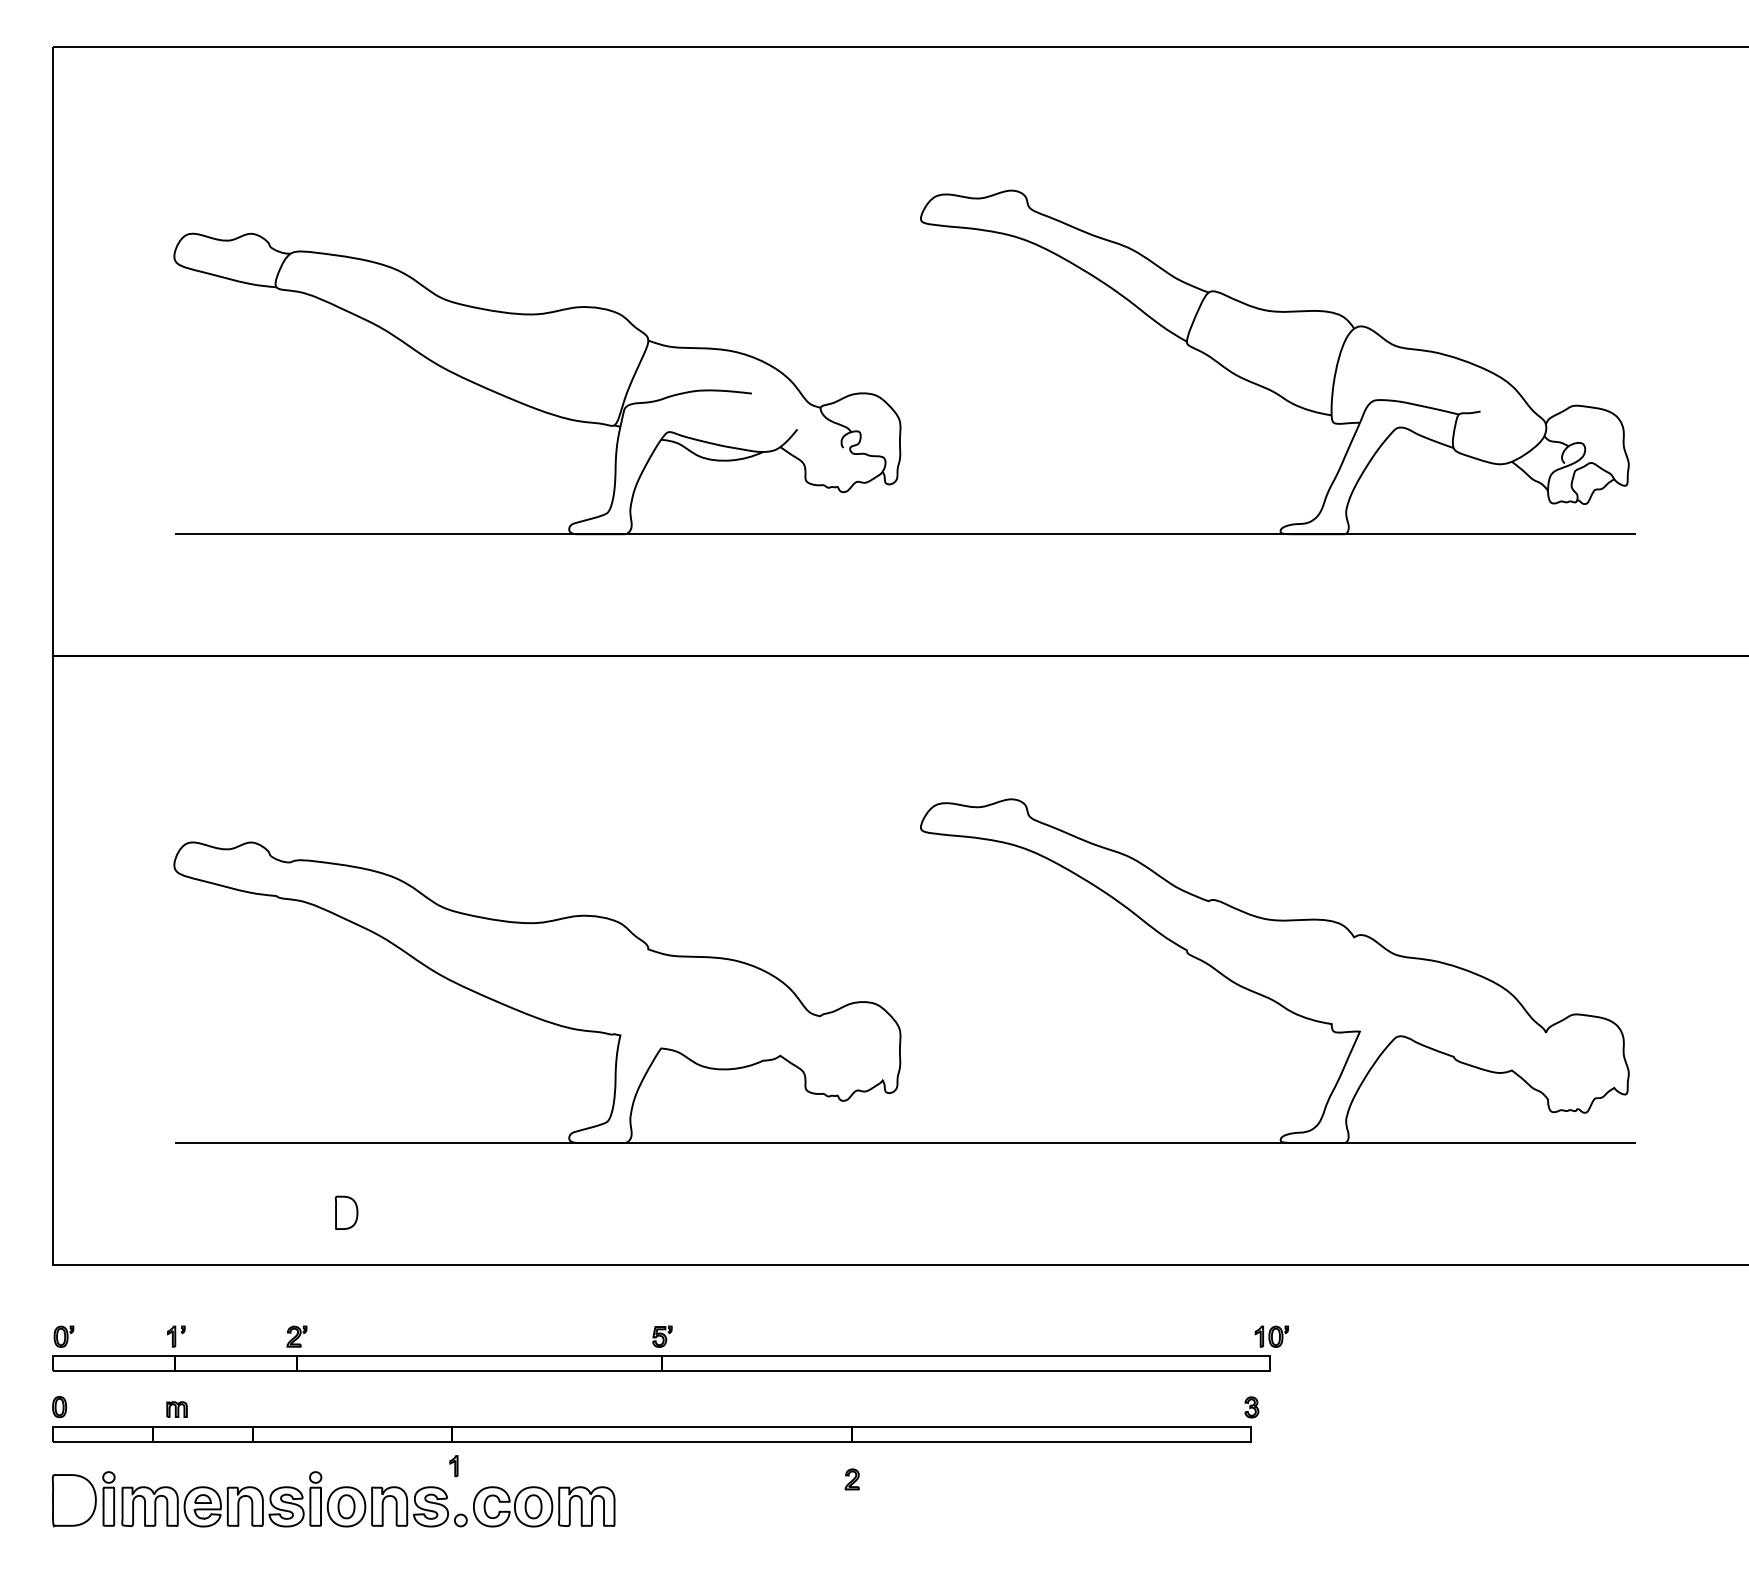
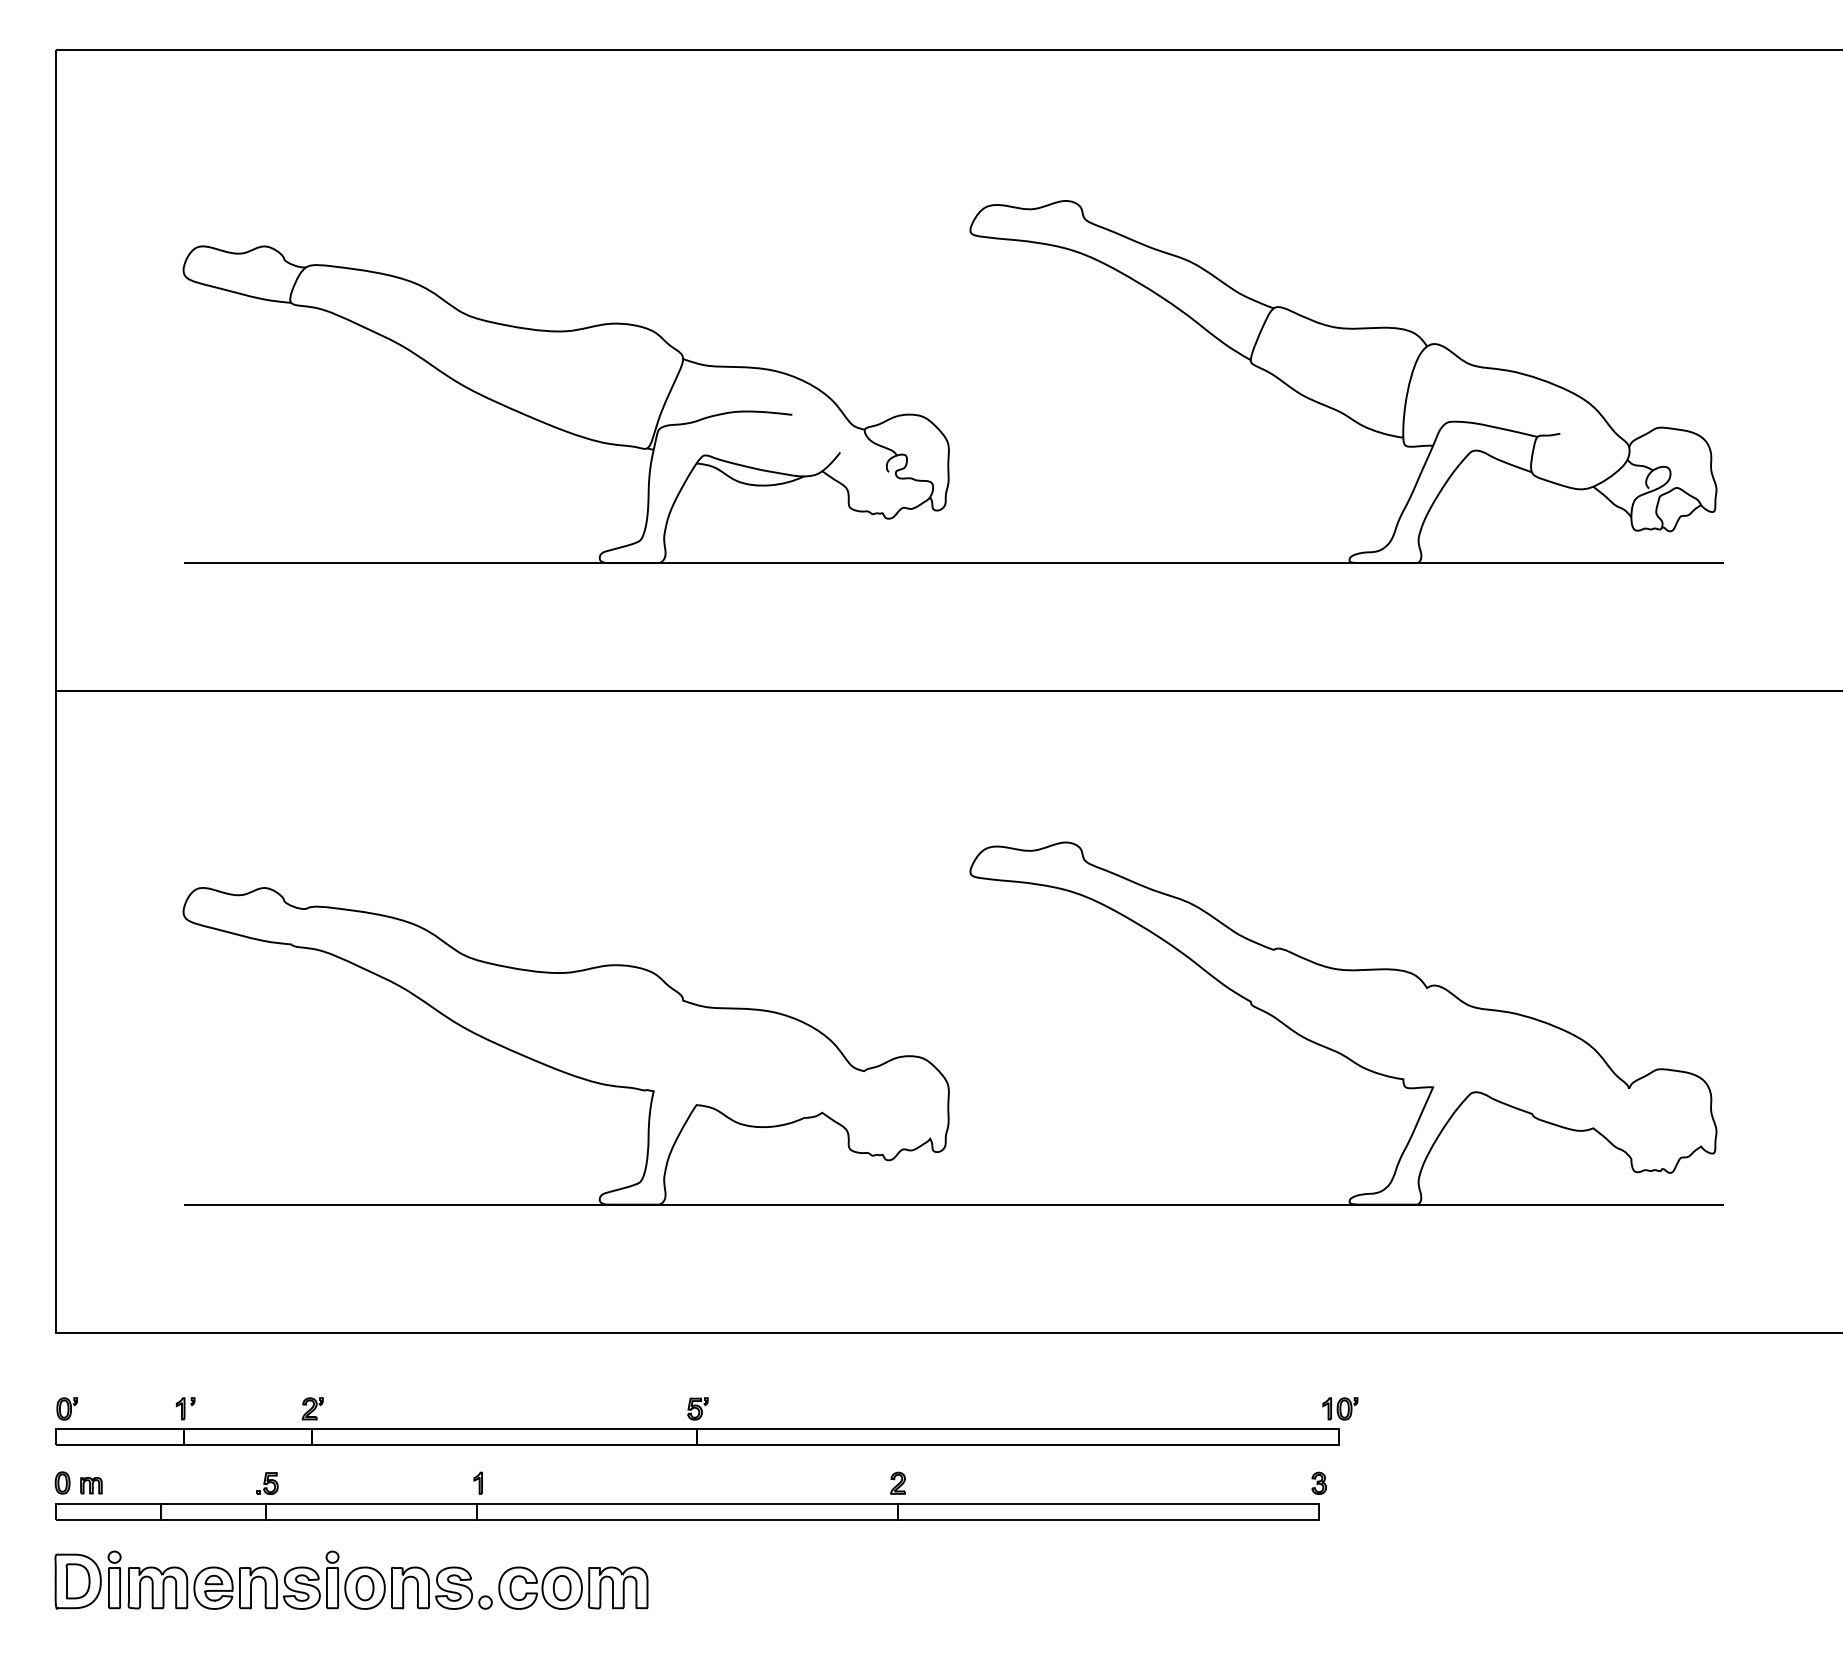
part: (346, 1213) -> (77, 1581), moved
part: (253, 1407) -> (267, 1483), added
part: (177, 1409) -> (91, 1485), moved
part: (453, 1465) -> (477, 1482), moved
part: (851, 1478) -> (897, 1482), moved

